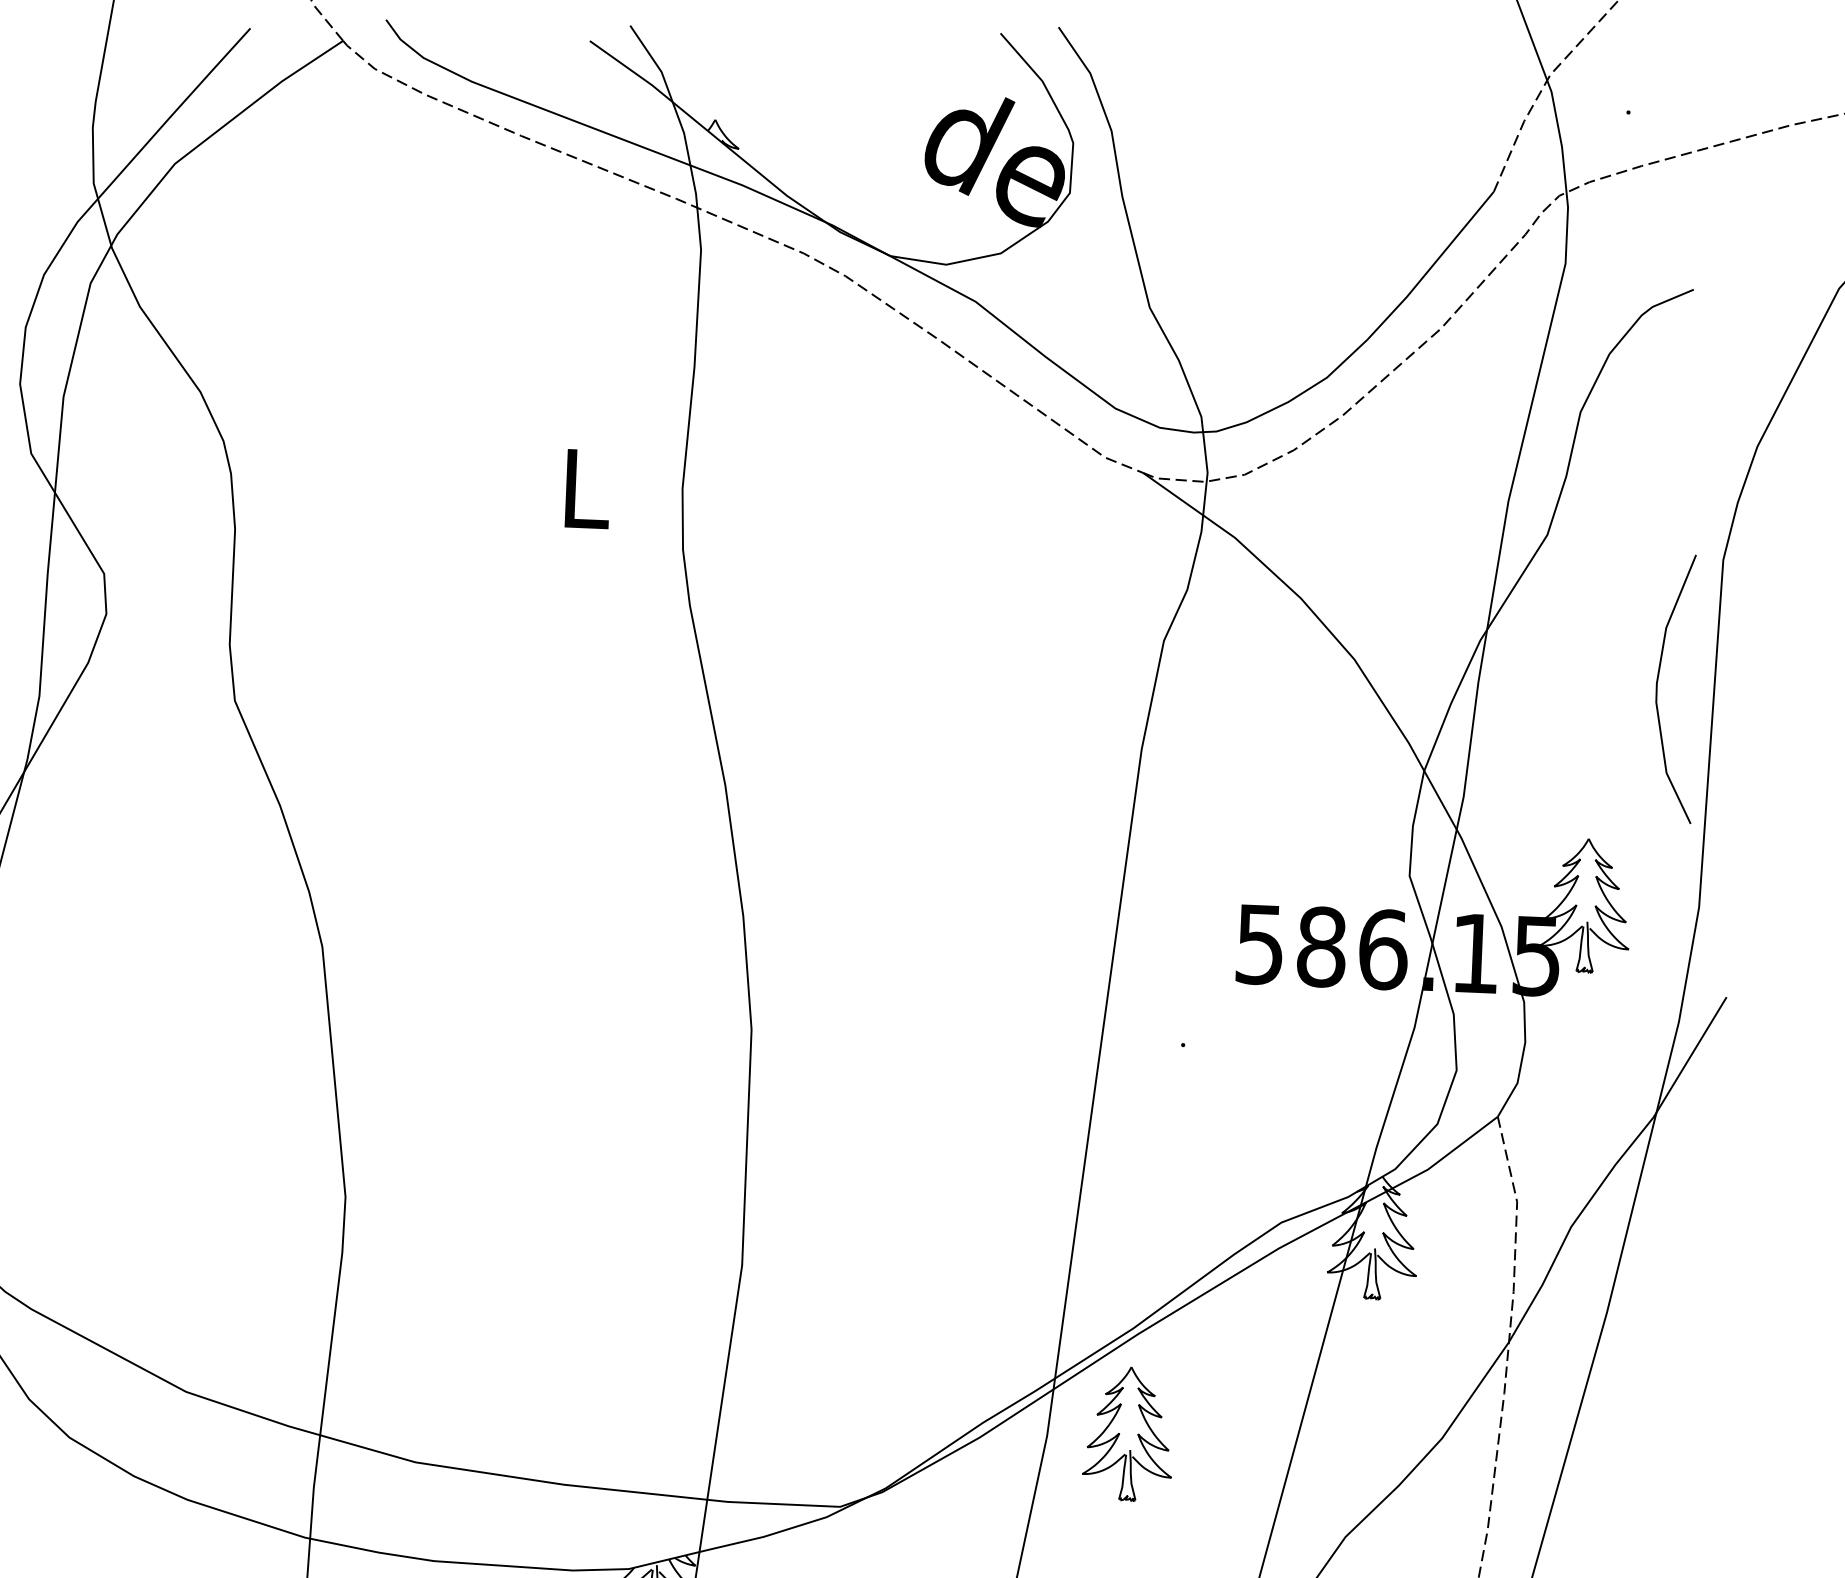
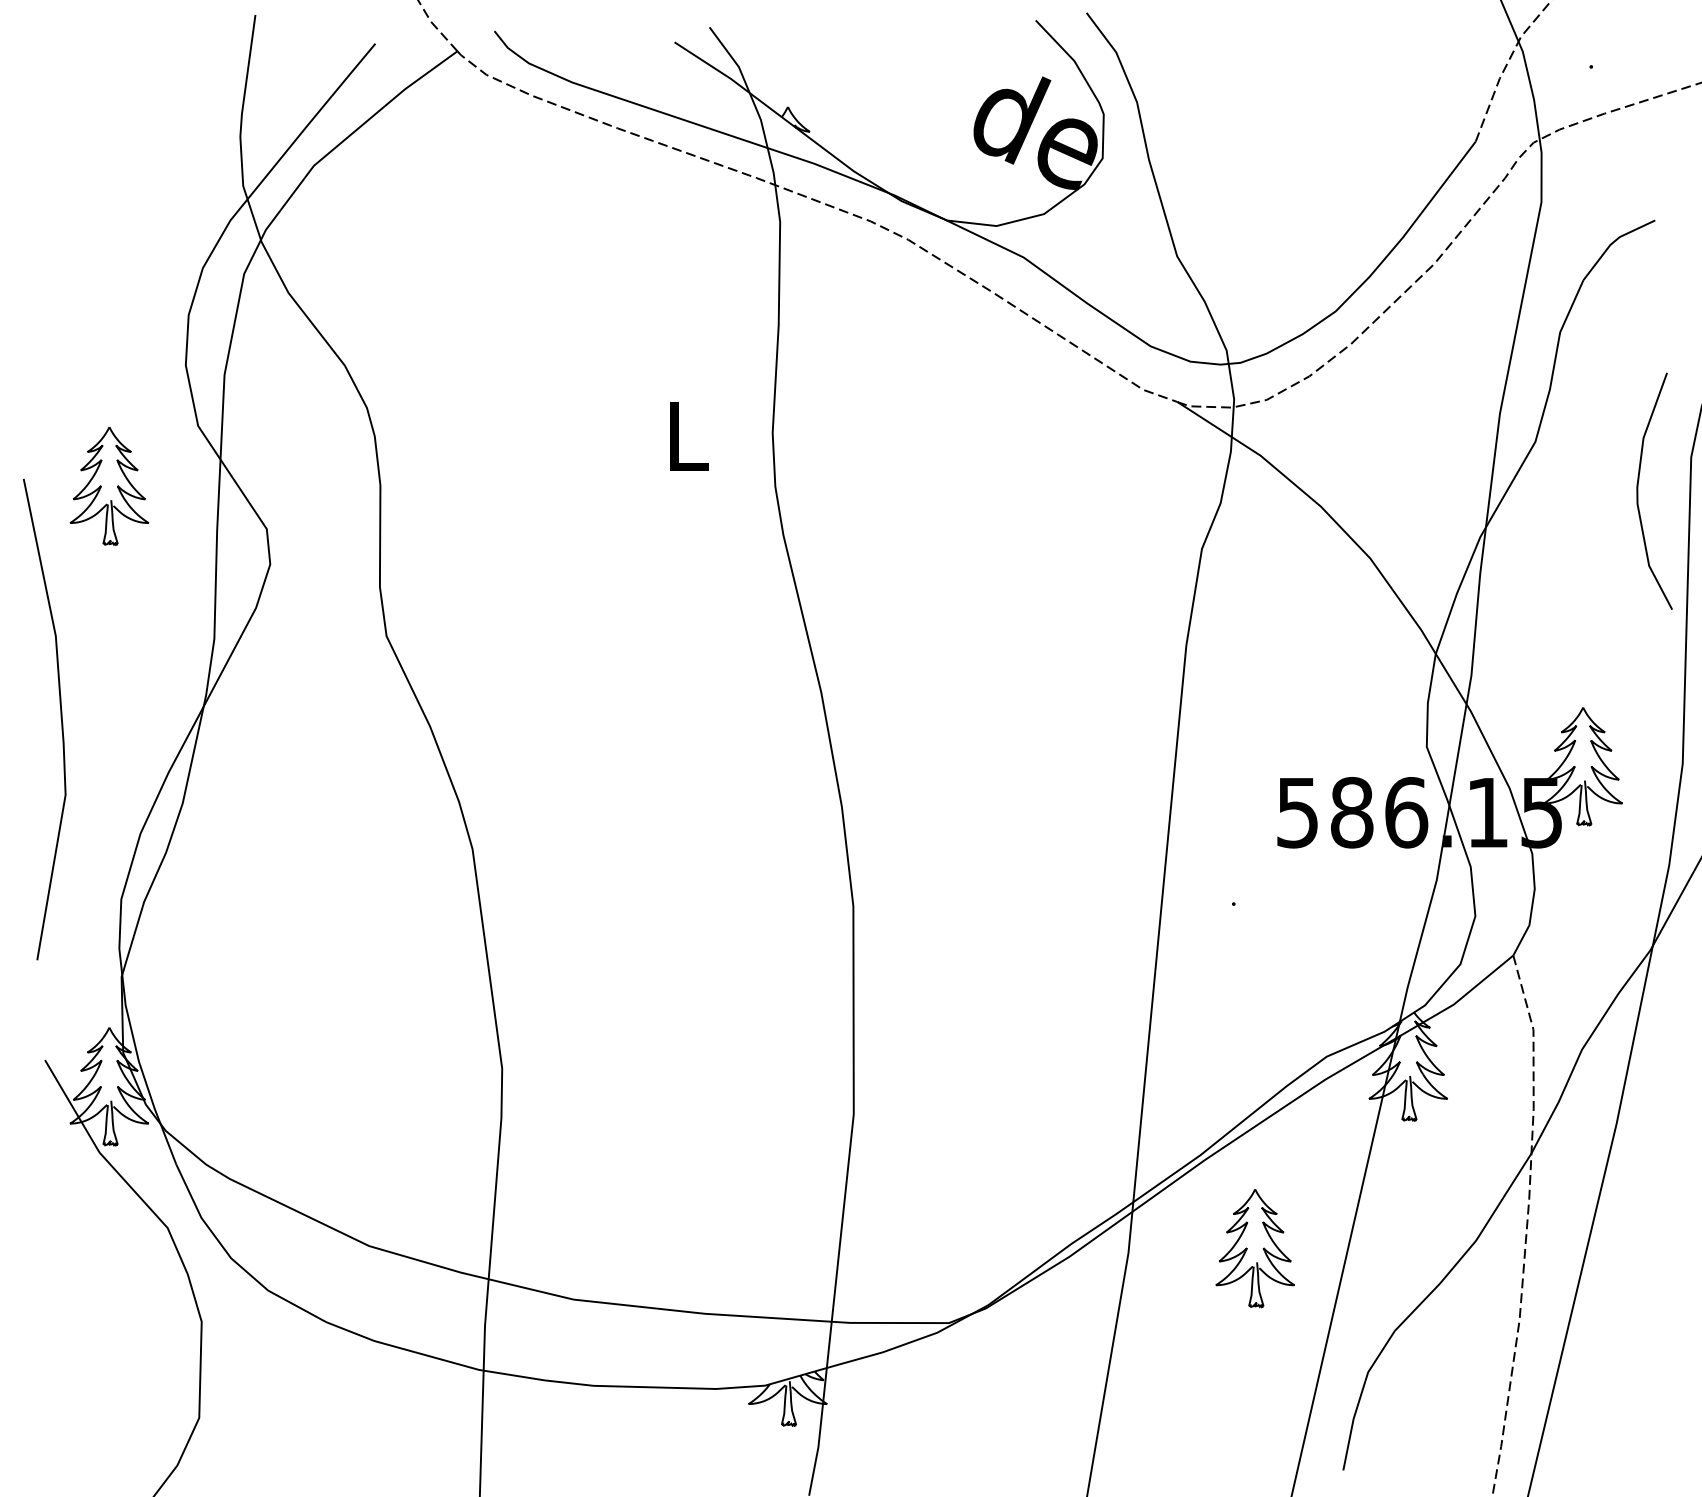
curve: (1658, 687) -> (1638, 490), moved
part: (1127, 1434) -> (1254, 1248), moved

